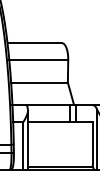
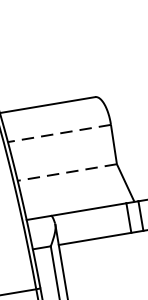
line: (38, 60) -> (59, 134), solid -> dashed
line: (39, 82) -> (67, 172), solid -> dashed

